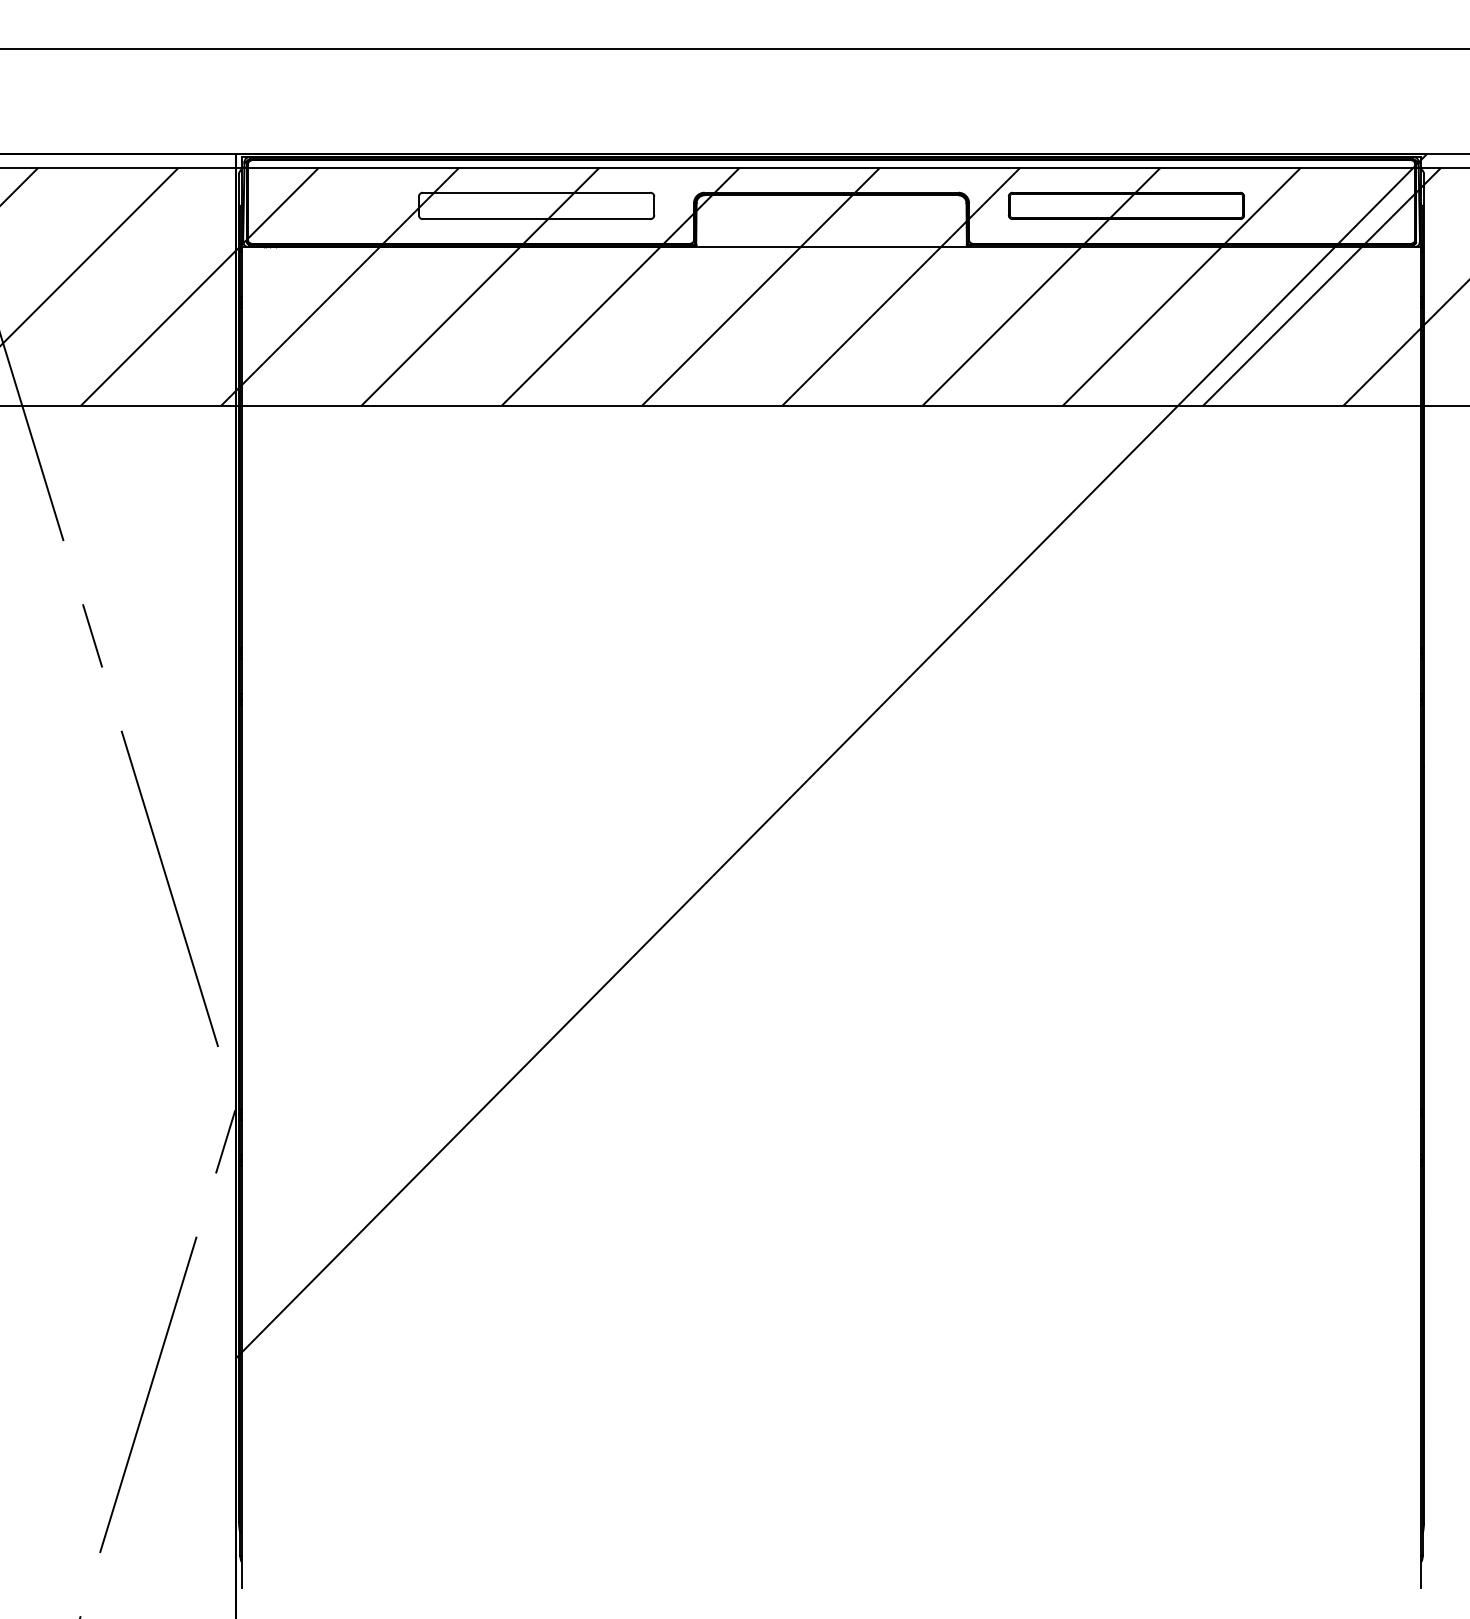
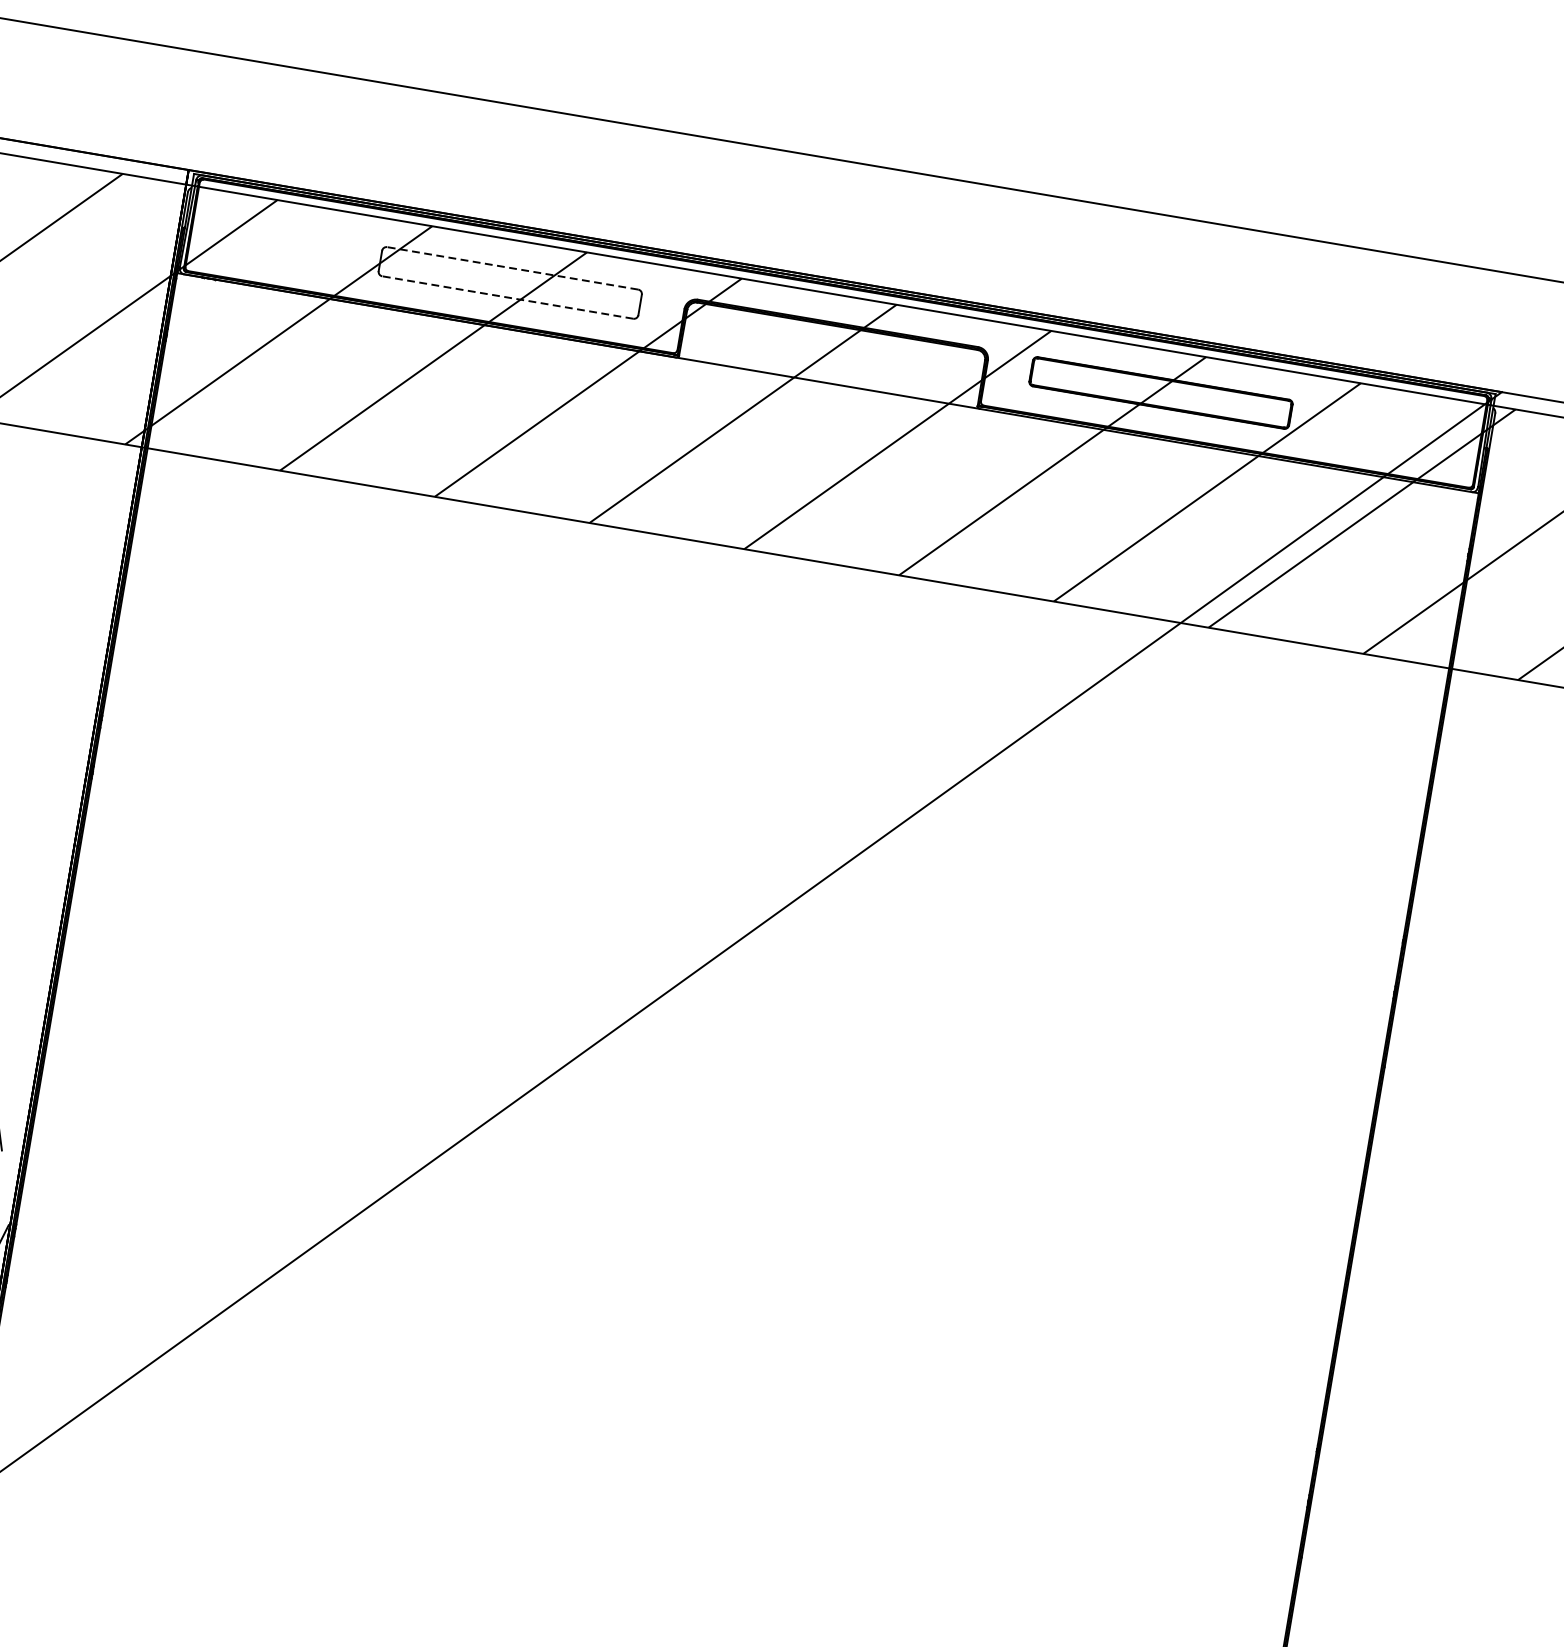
line: (536, 192) -> (512, 268), solid -> dashed
line: (536, 219) -> (507, 297), solid -> dashed

